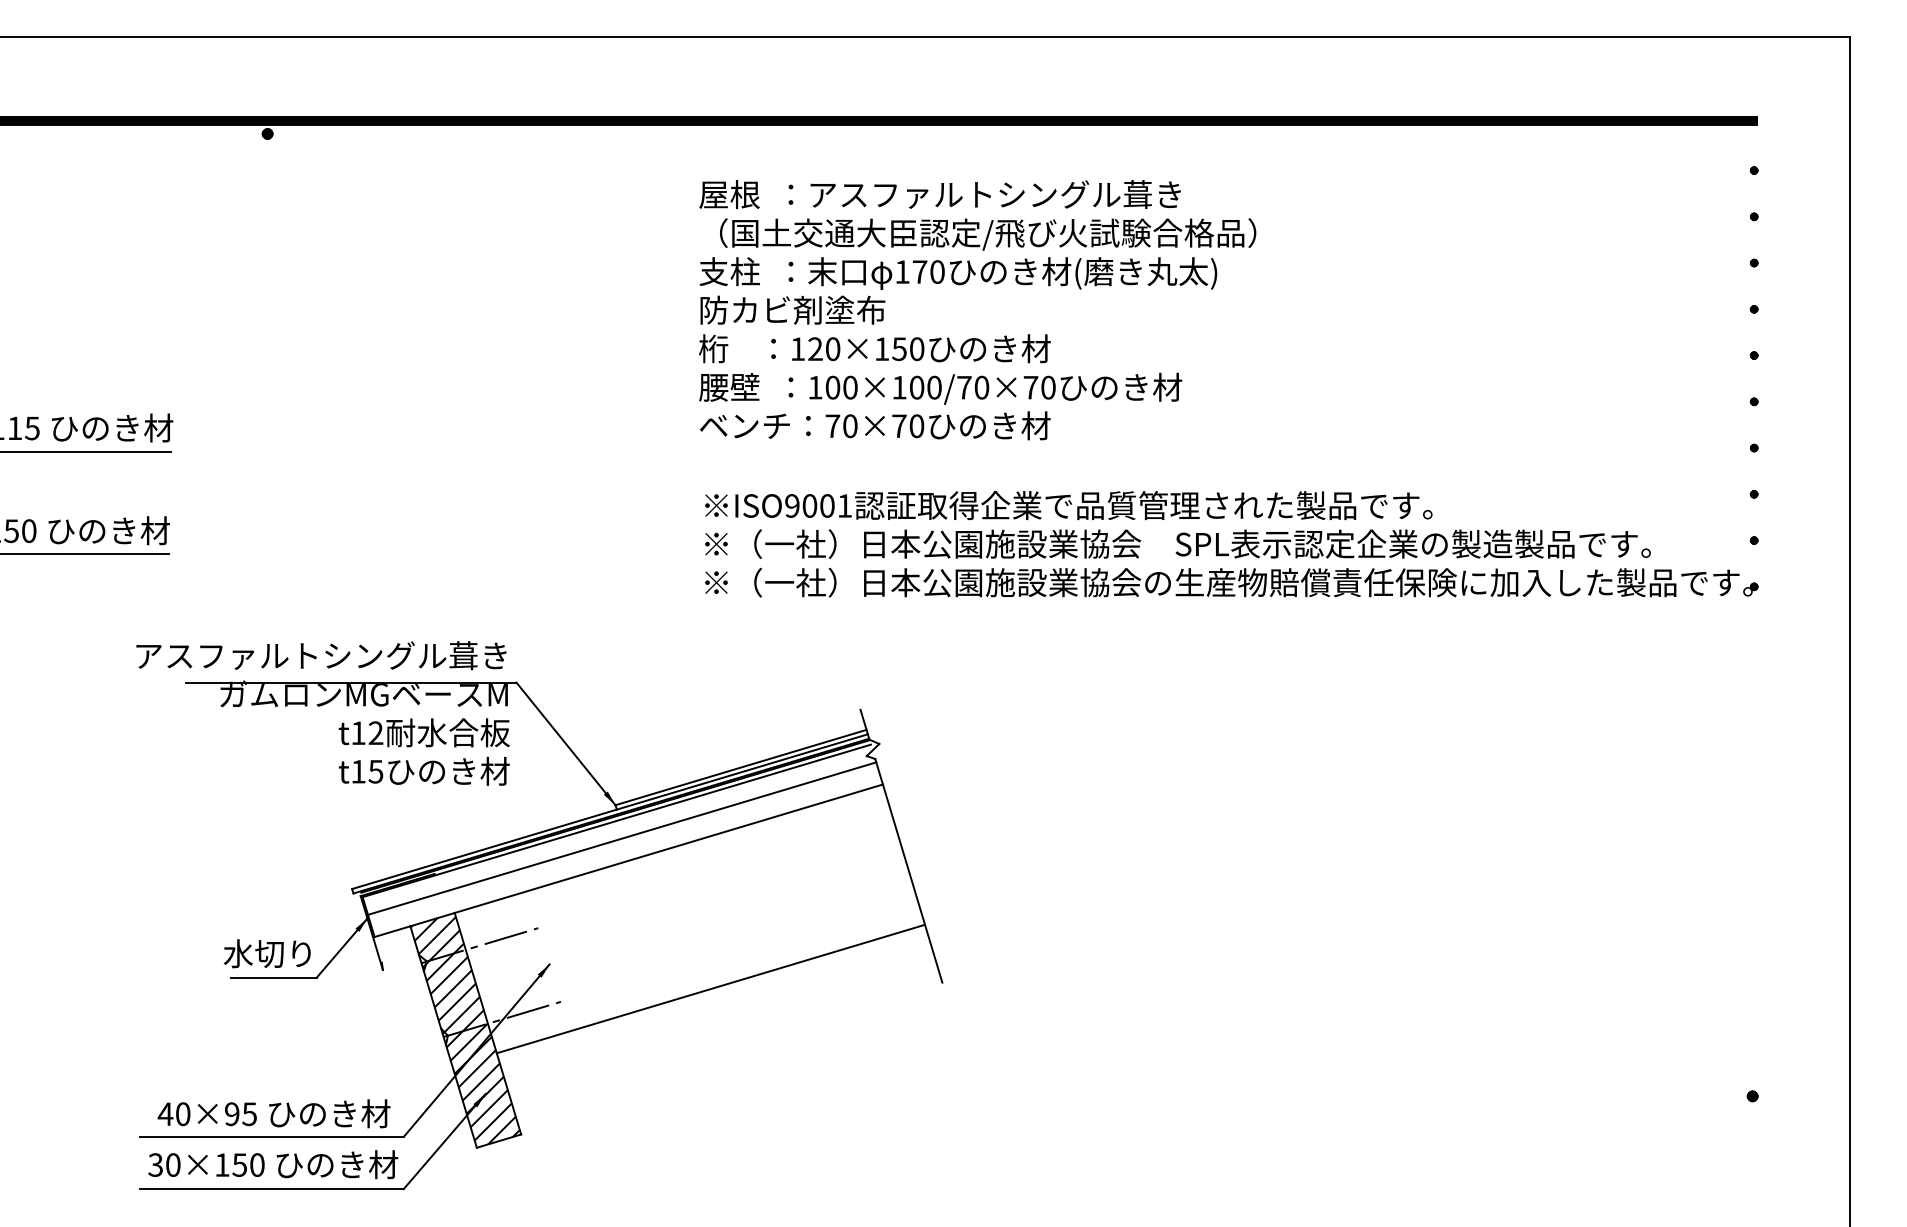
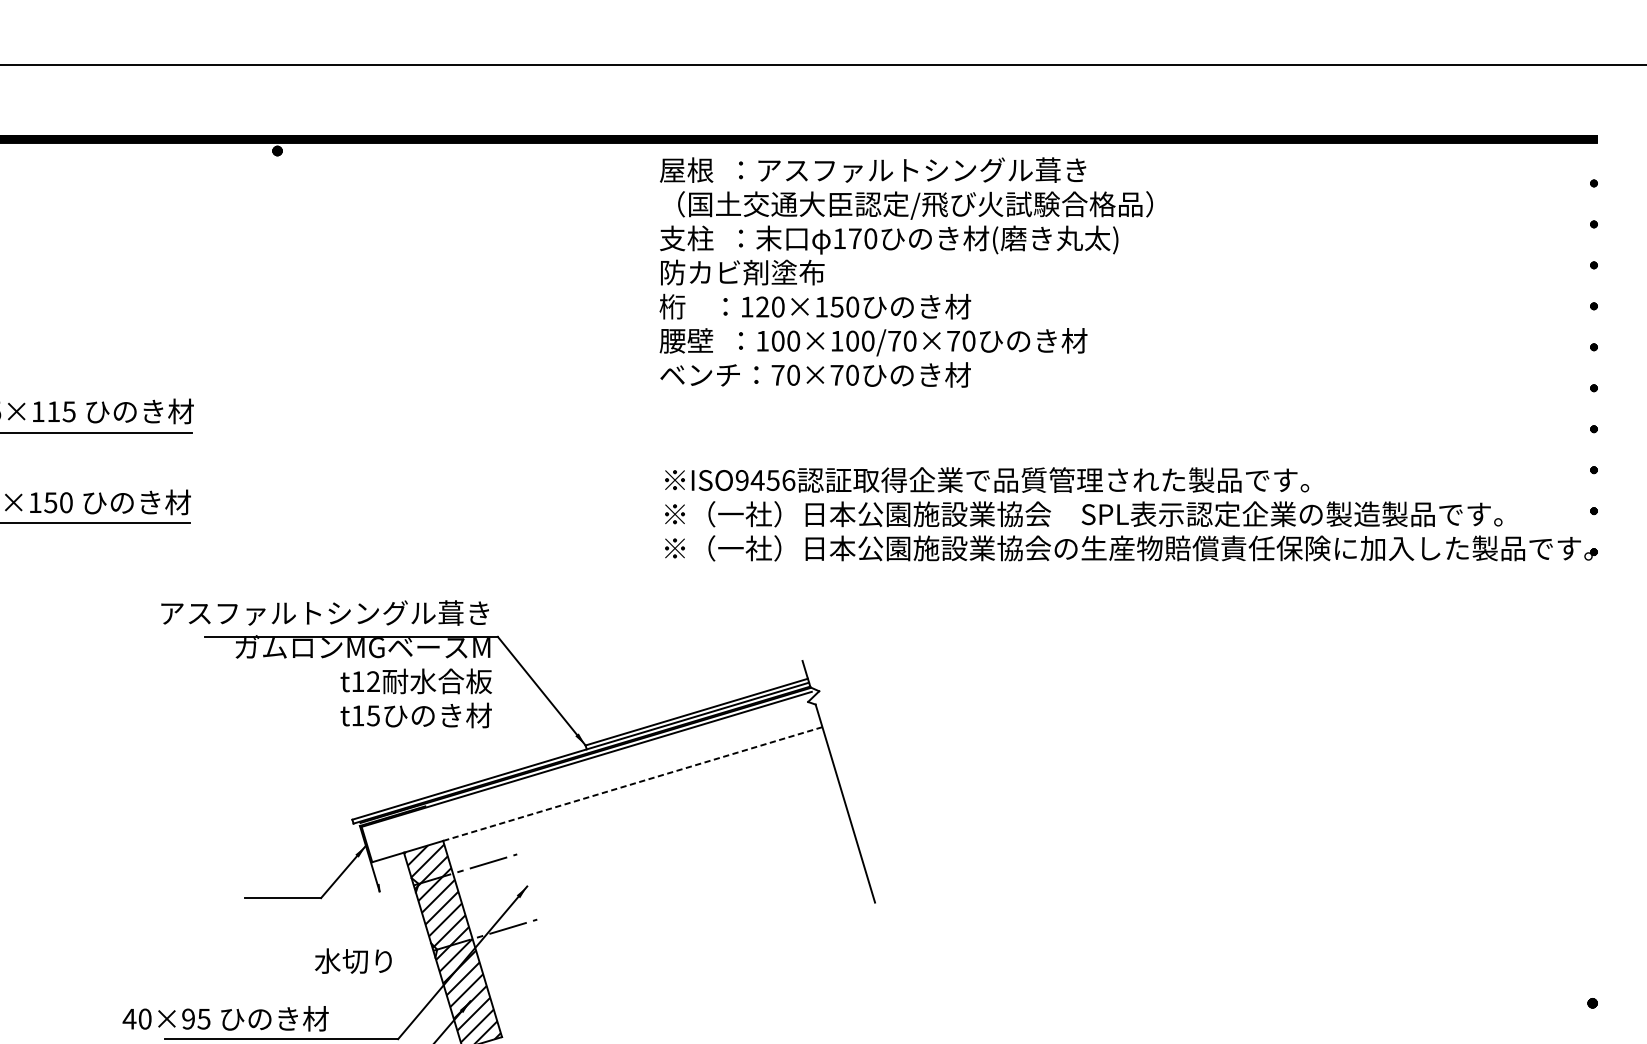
text: (977, 310) -> (906, 272), moved
text: (826, 505) -> (772, 480), ISO9001 -> ISO9456
line: (621, 838) -> (590, 774), removed
line: (668, 848) -> (632, 783), solid -> dashed
text: (266, 953) -> (352, 960), moved
line: (710, 988) -> (669, 907), removed
text: (273, 1113) -> (225, 1018), moved

